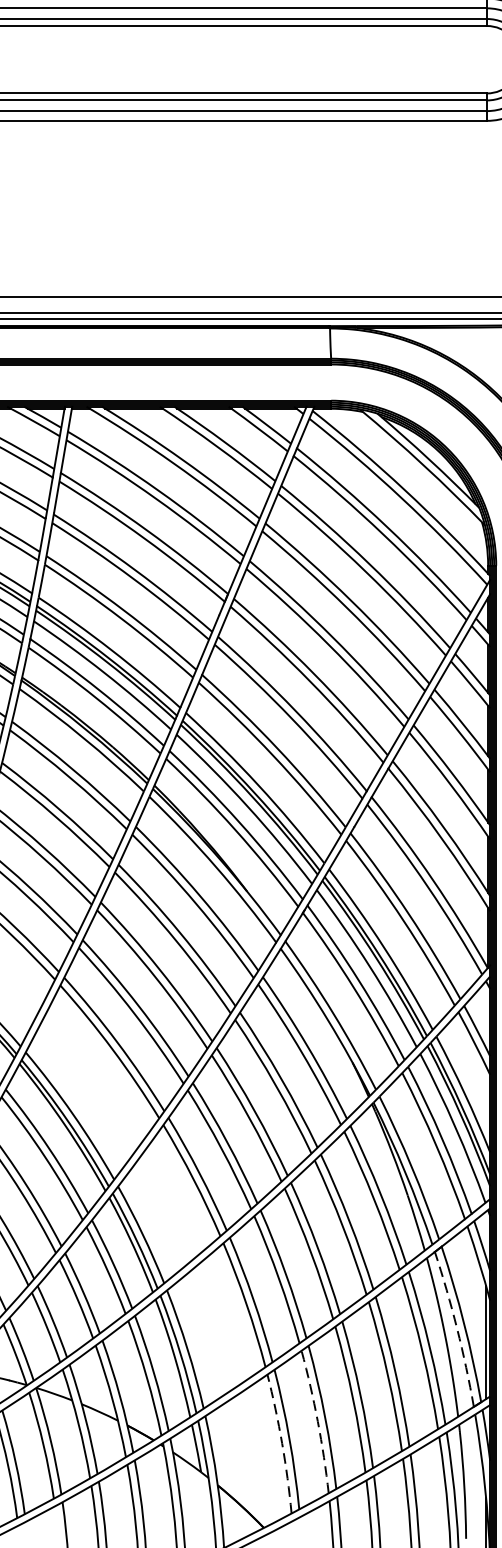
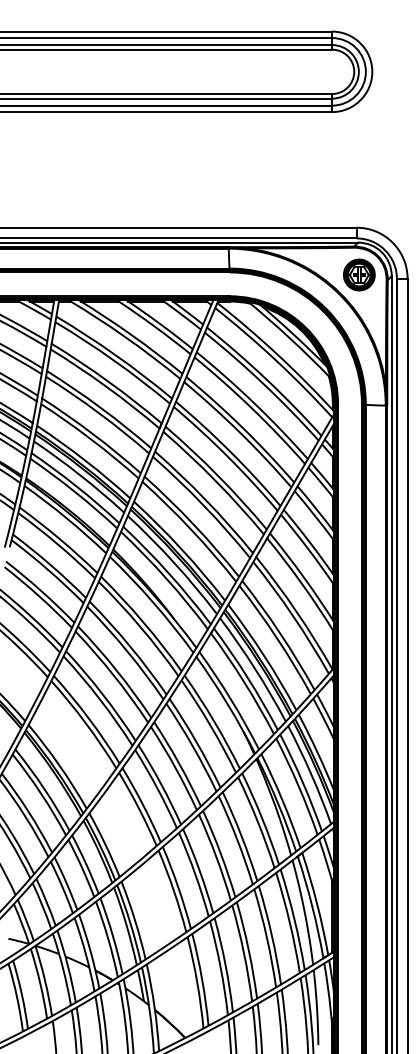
arc: (457, 1328) -> (312, 906), dashed -> solid
arc: (317, 1420) -> (220, 967), dashed -> solid
arc: (282, 1443) -> (197, 982), dashed -> solid

